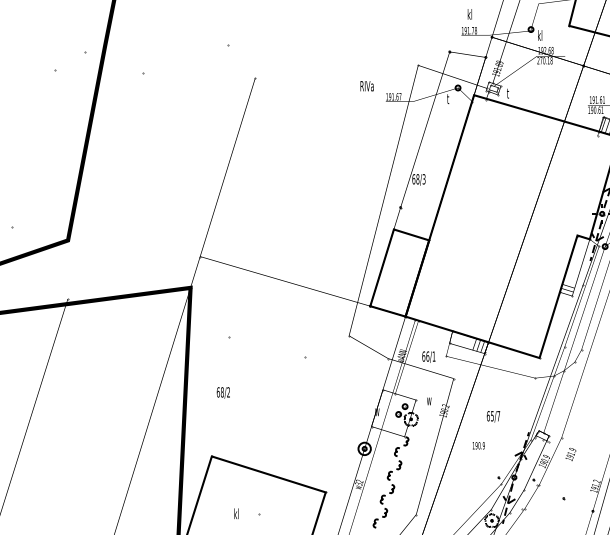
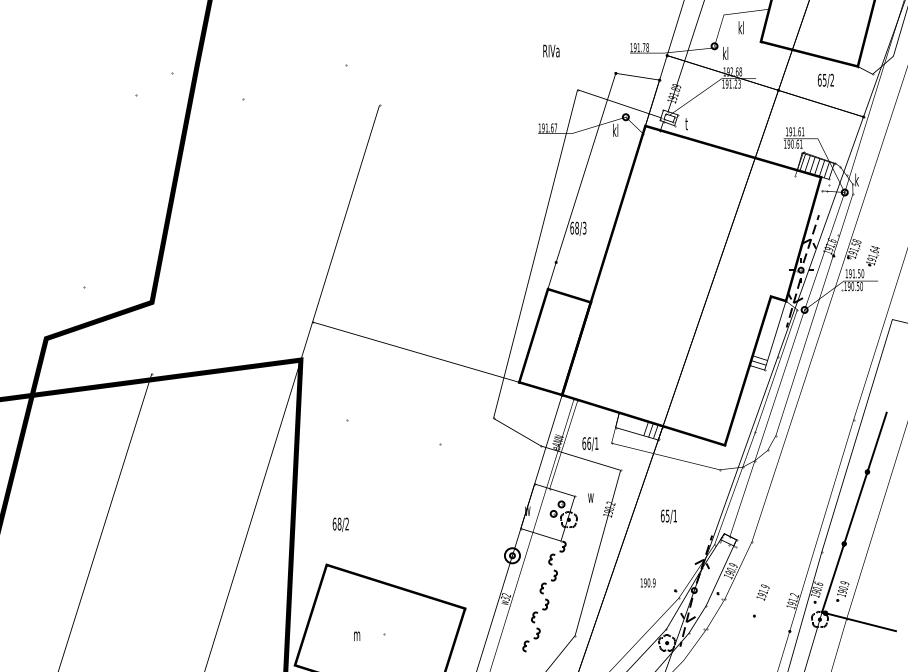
text: (469, 14) -> (740, 27), moved
text: (544, 60) -> (731, 83), 270.18 -> 191.23
text: (367, 85) -> (551, 50), moved
text: (449, 98) -> (615, 129), t -> kl
text: (223, 392) -> (340, 524), moved
text: (498, 415) -> (674, 515), 65/7 -> 65/1
text: (478, 445) -> (647, 582), moved
text: (570, 454) -> (762, 592), moved
text: (237, 513) -> (357, 634), kl -> m

